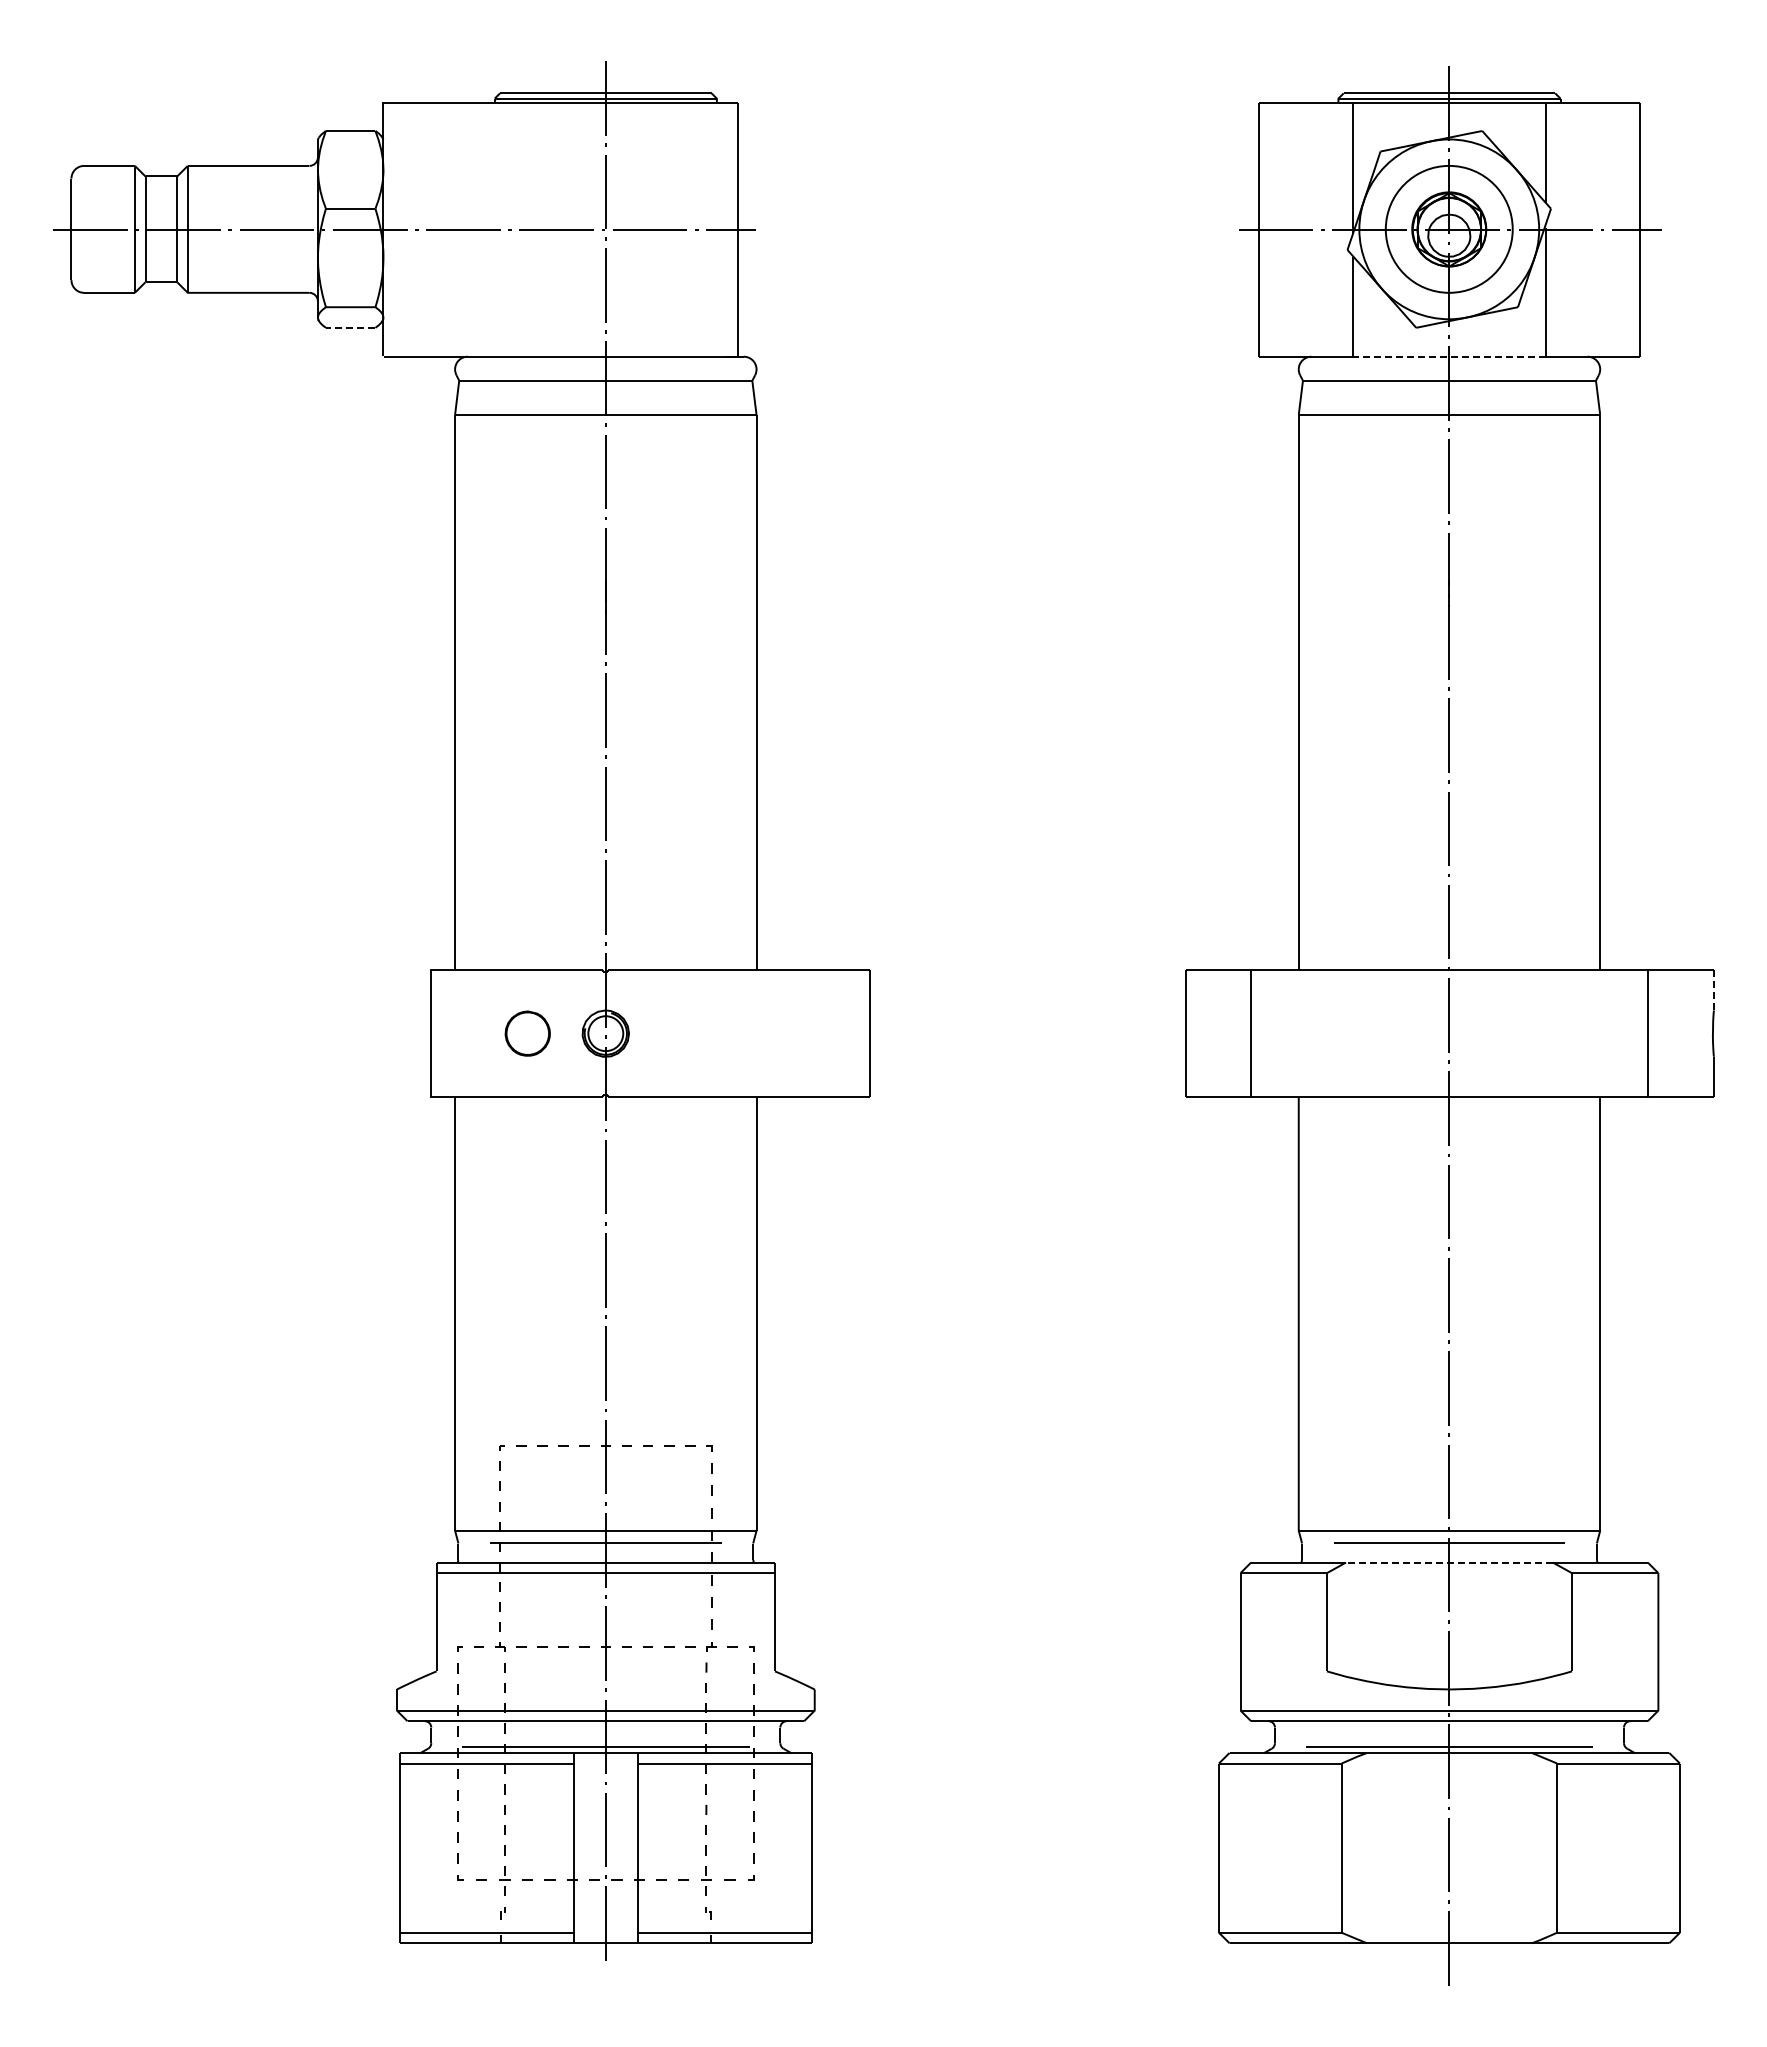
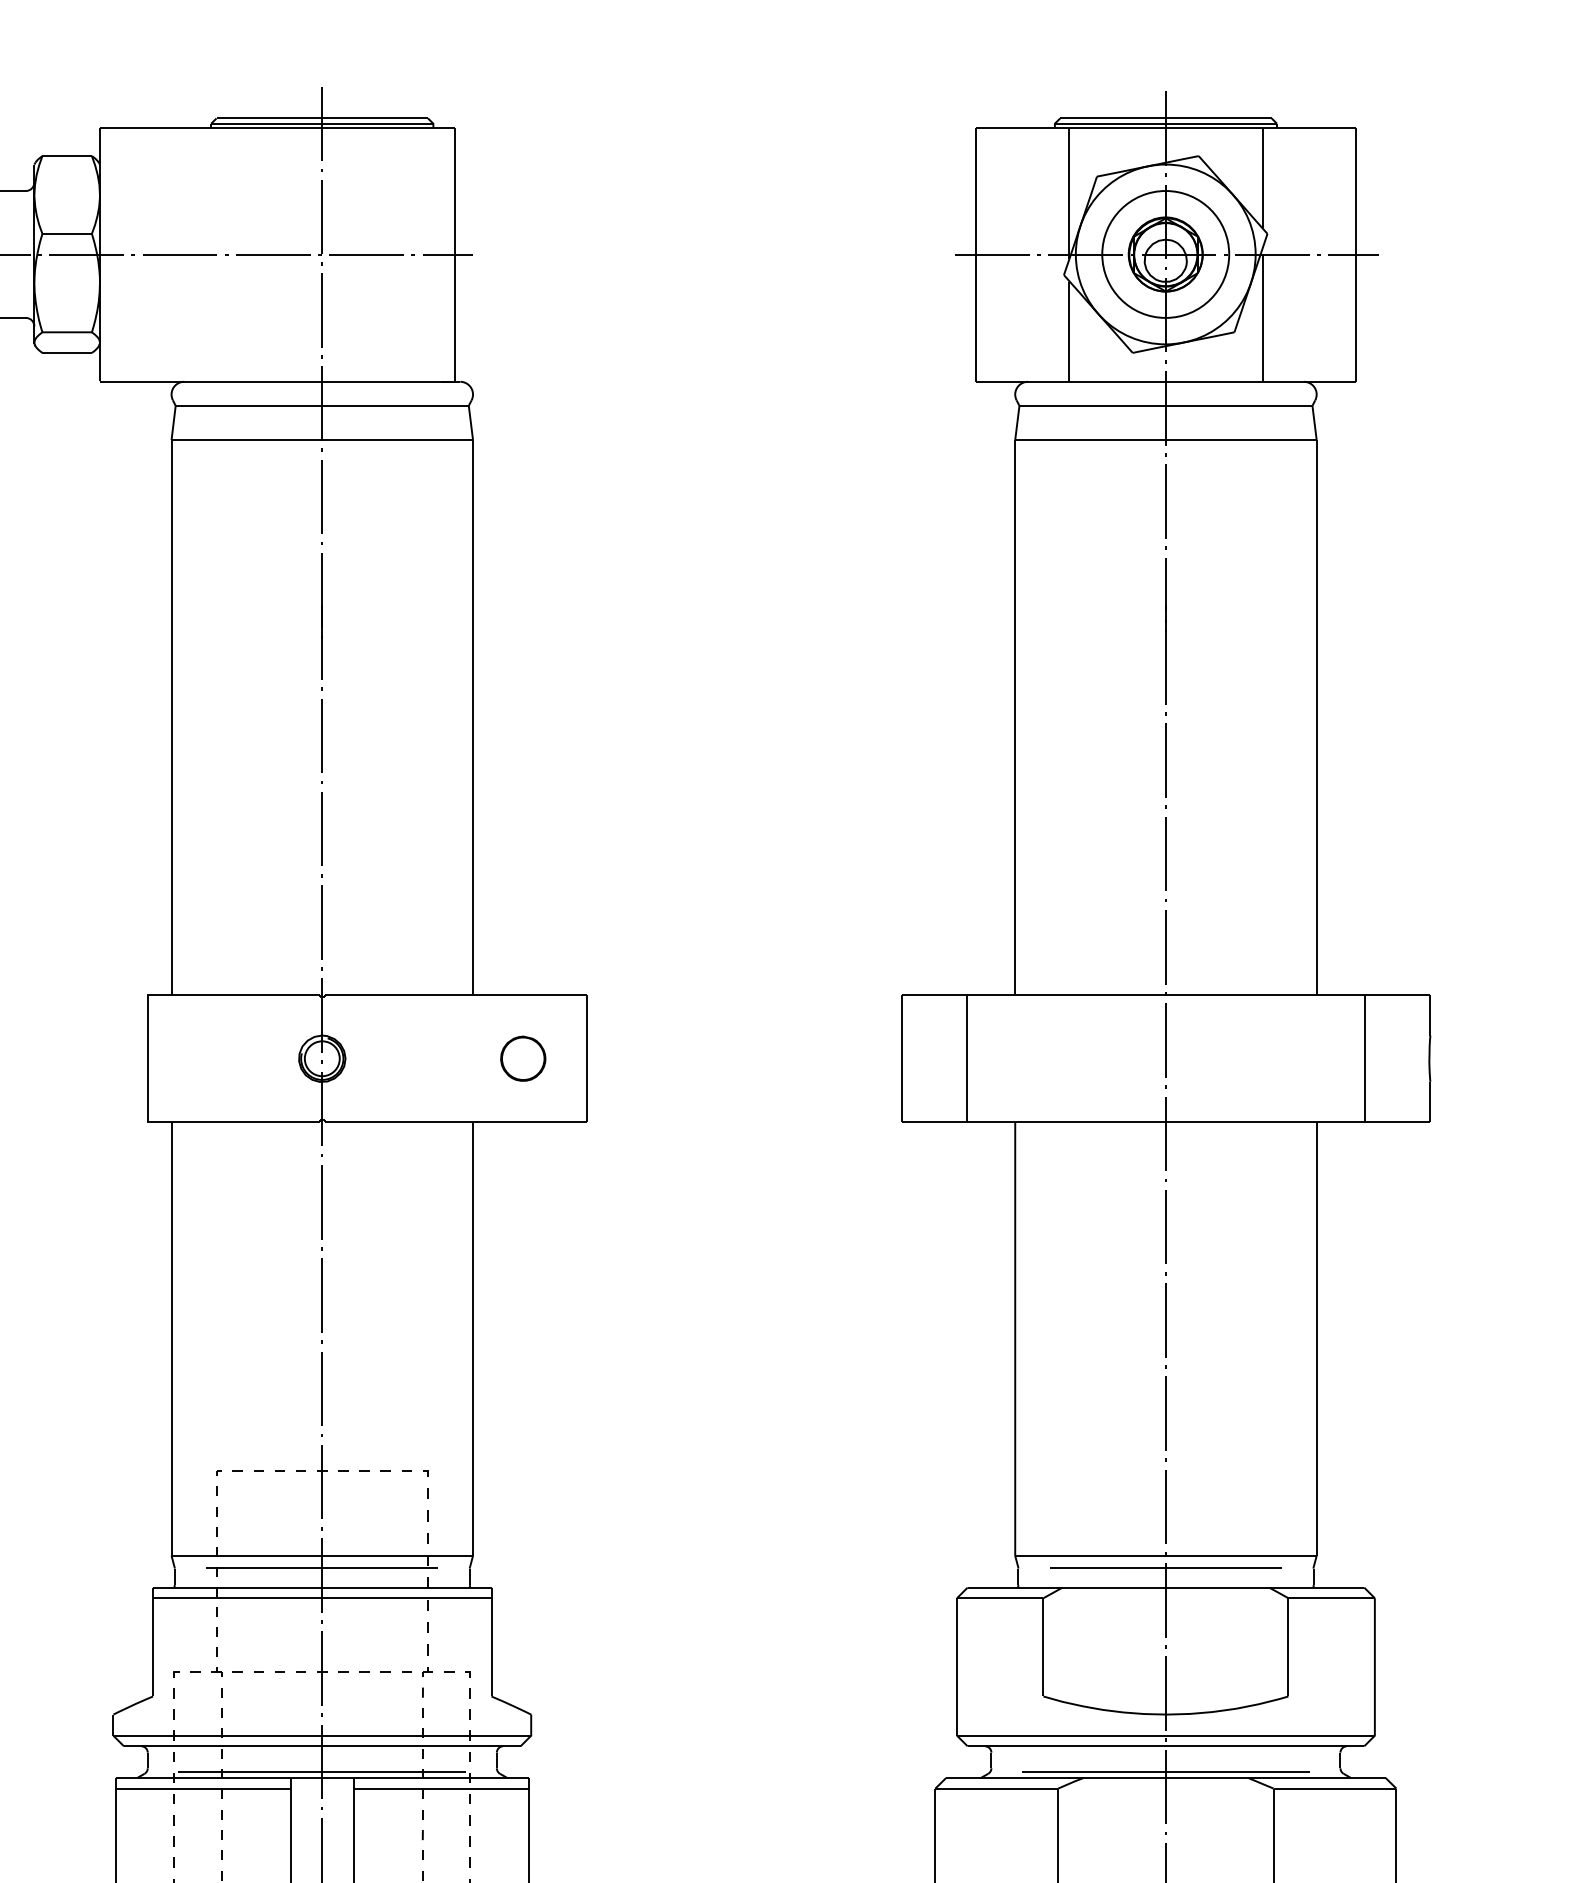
line: (350, 327) -> (66, 352), dashed -> solid
line: (1449, 356) -> (1165, 381), dashed -> solid
line: (1713, 990) -> (1429, 1015), dashed -> solid
part: (527, 1033) -> (522, 1058), moved
line: (1448, 1562) -> (1164, 1587), dashed -> solid

